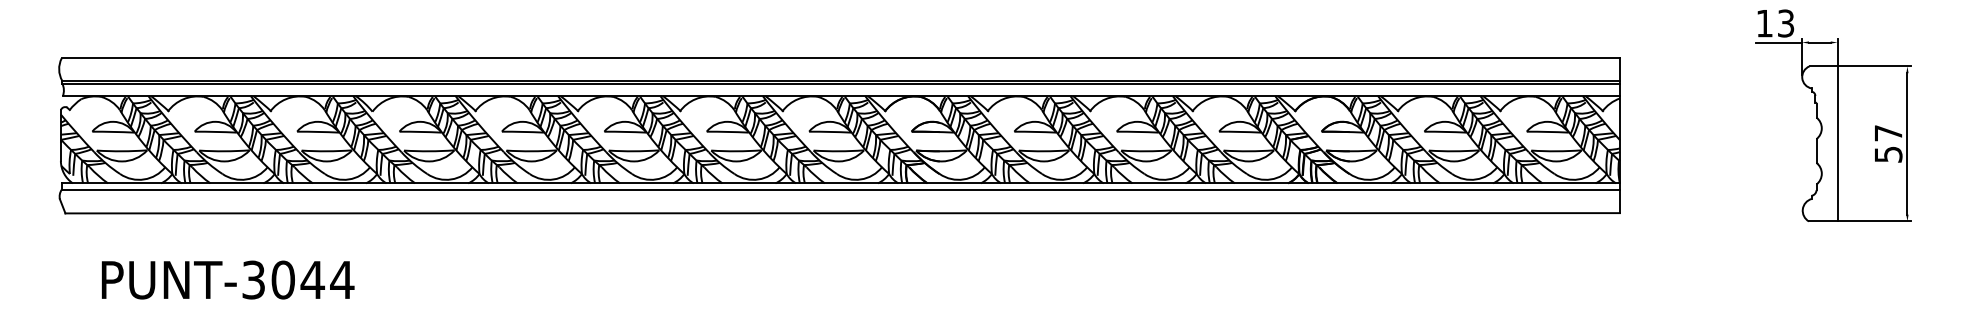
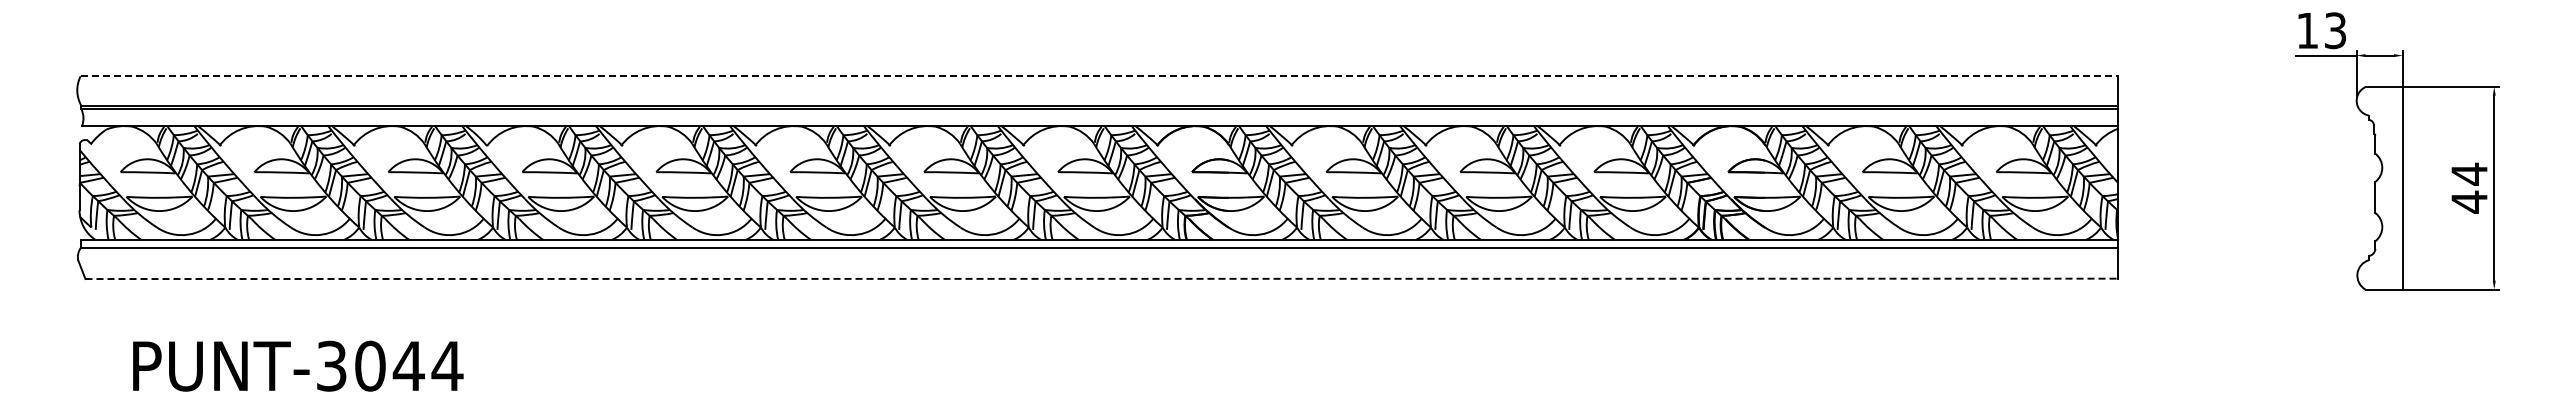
line: (840, 58) -> (1099, 76), solid -> dashed
text: (1888, 143) -> (2469, 187), 57 -> 44
line: (843, 212) -> (1102, 278), solid -> dashed

